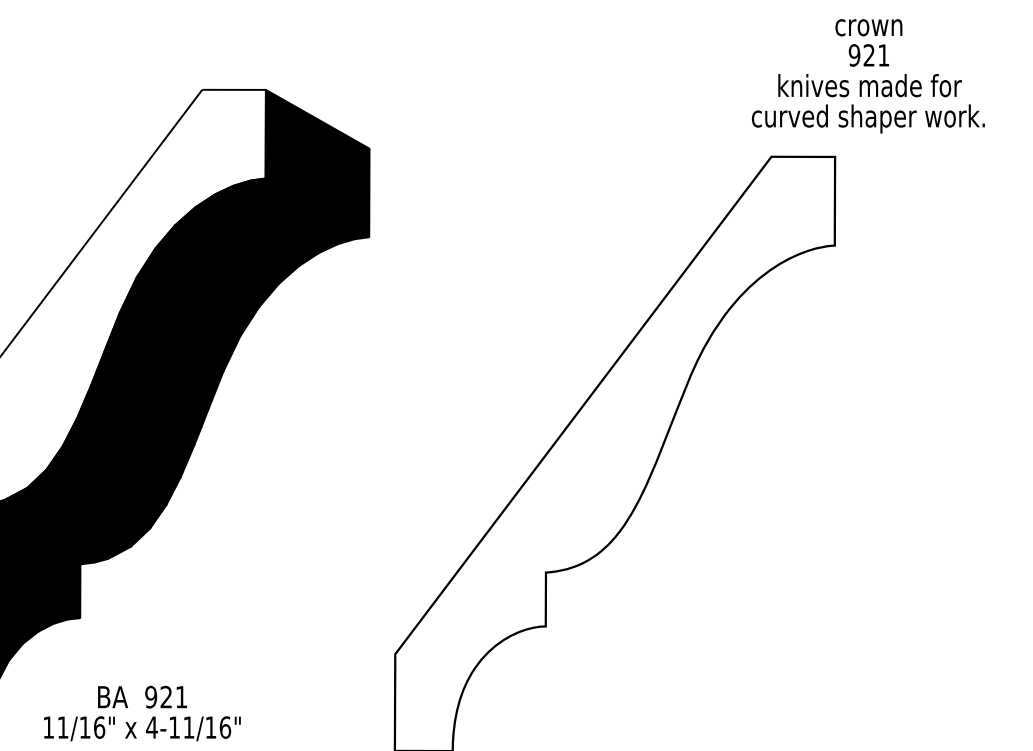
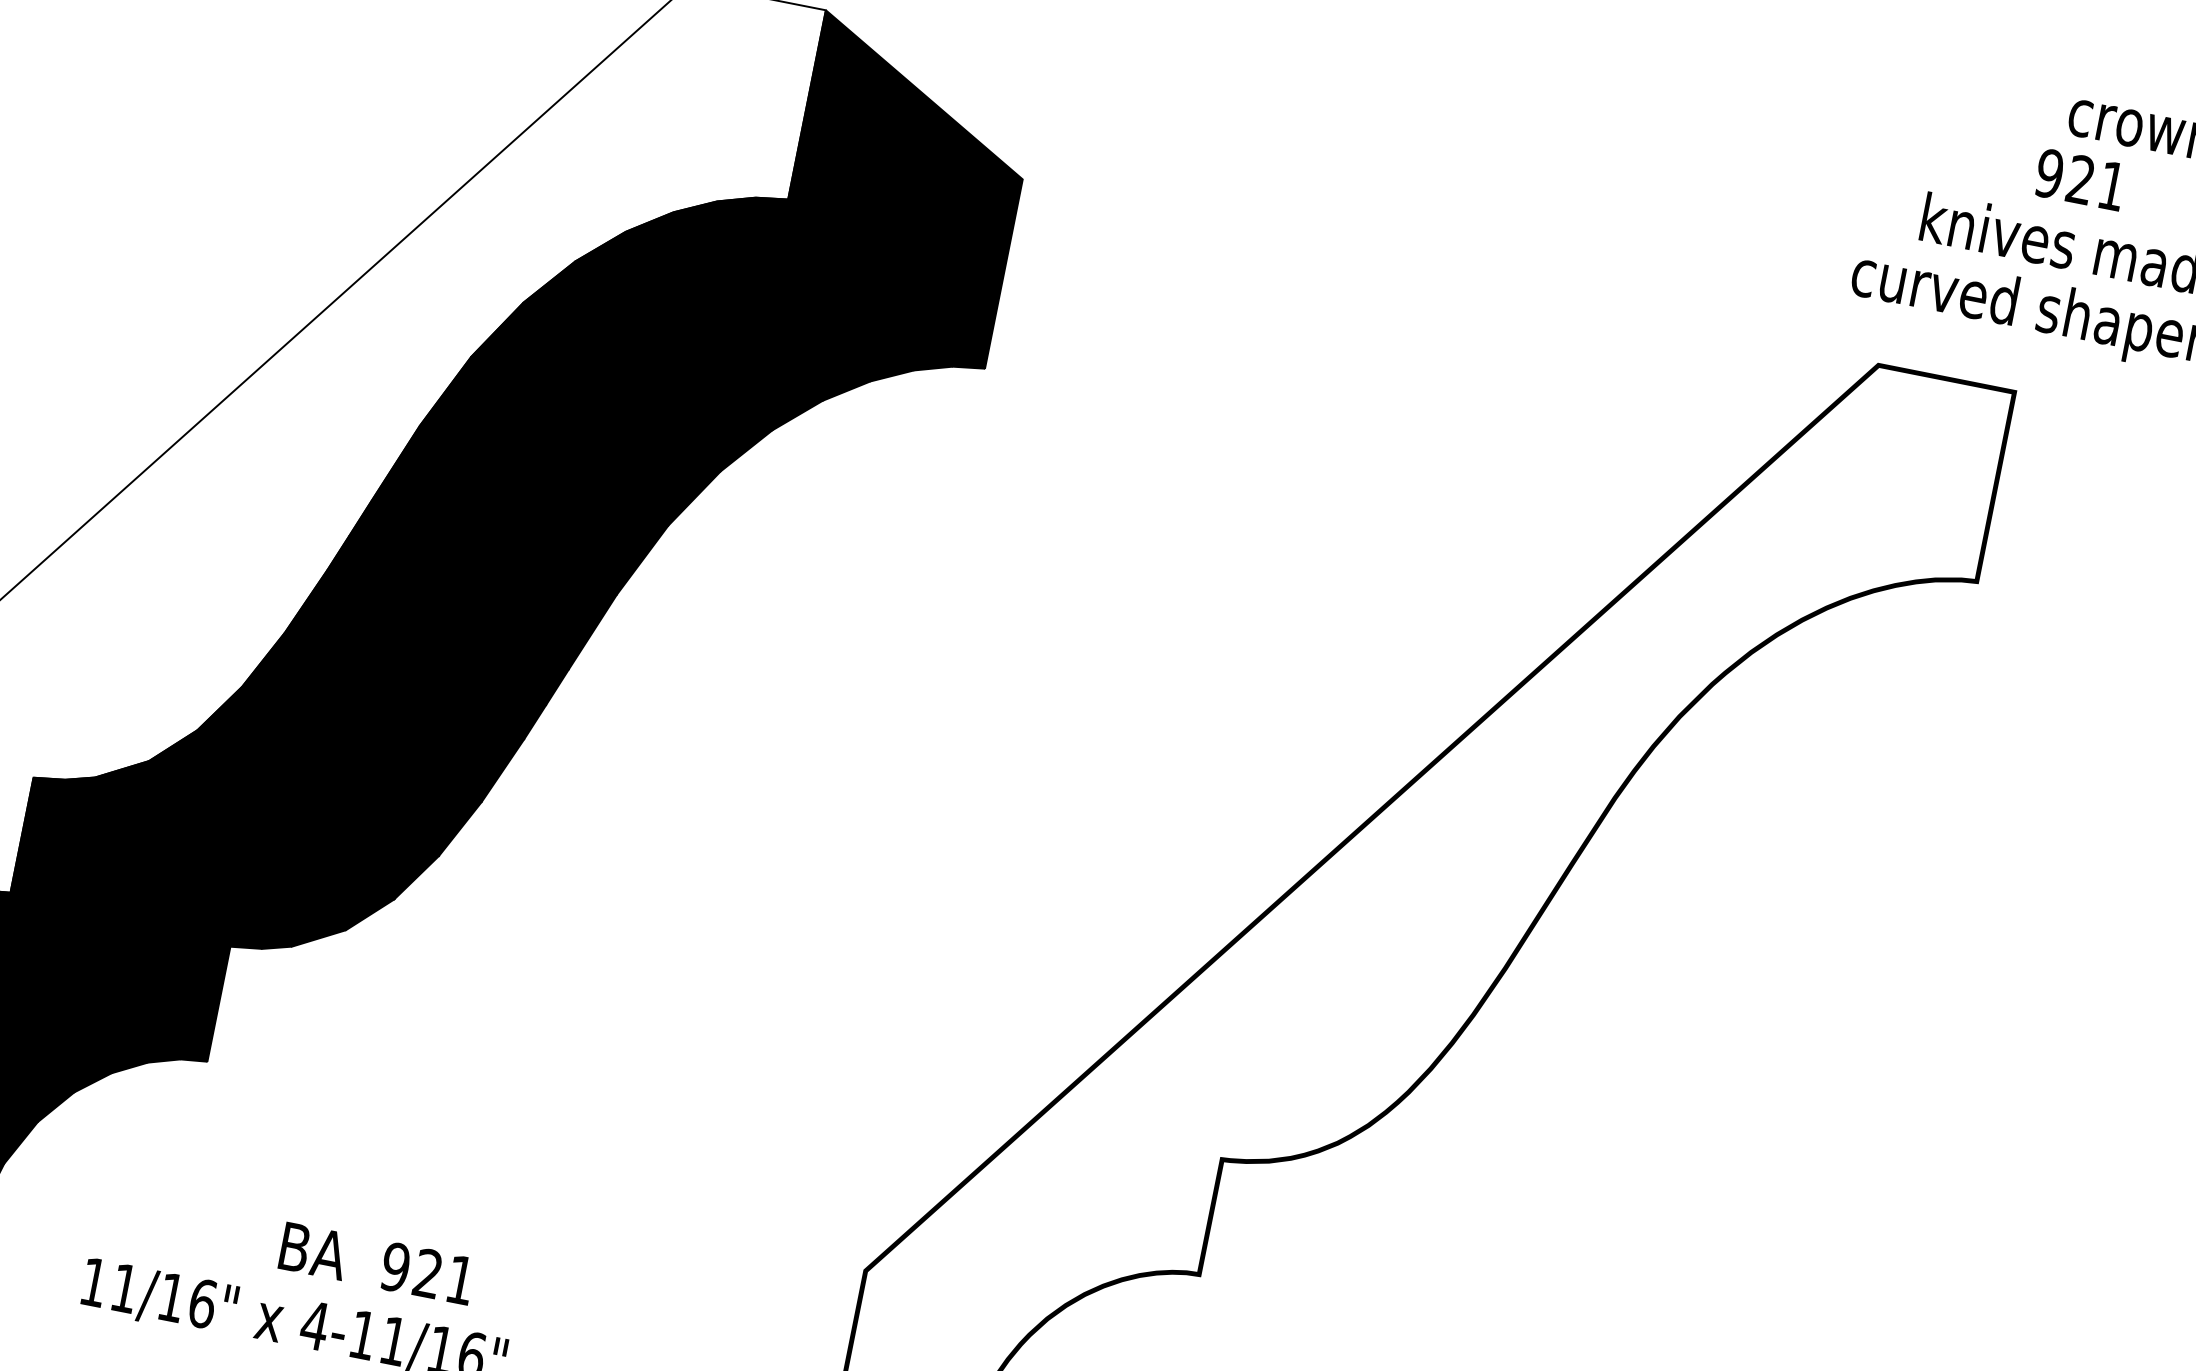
text: (868, 55) -> (2079, 179), moved
text: (142, 696) -> (377, 1262), moved

